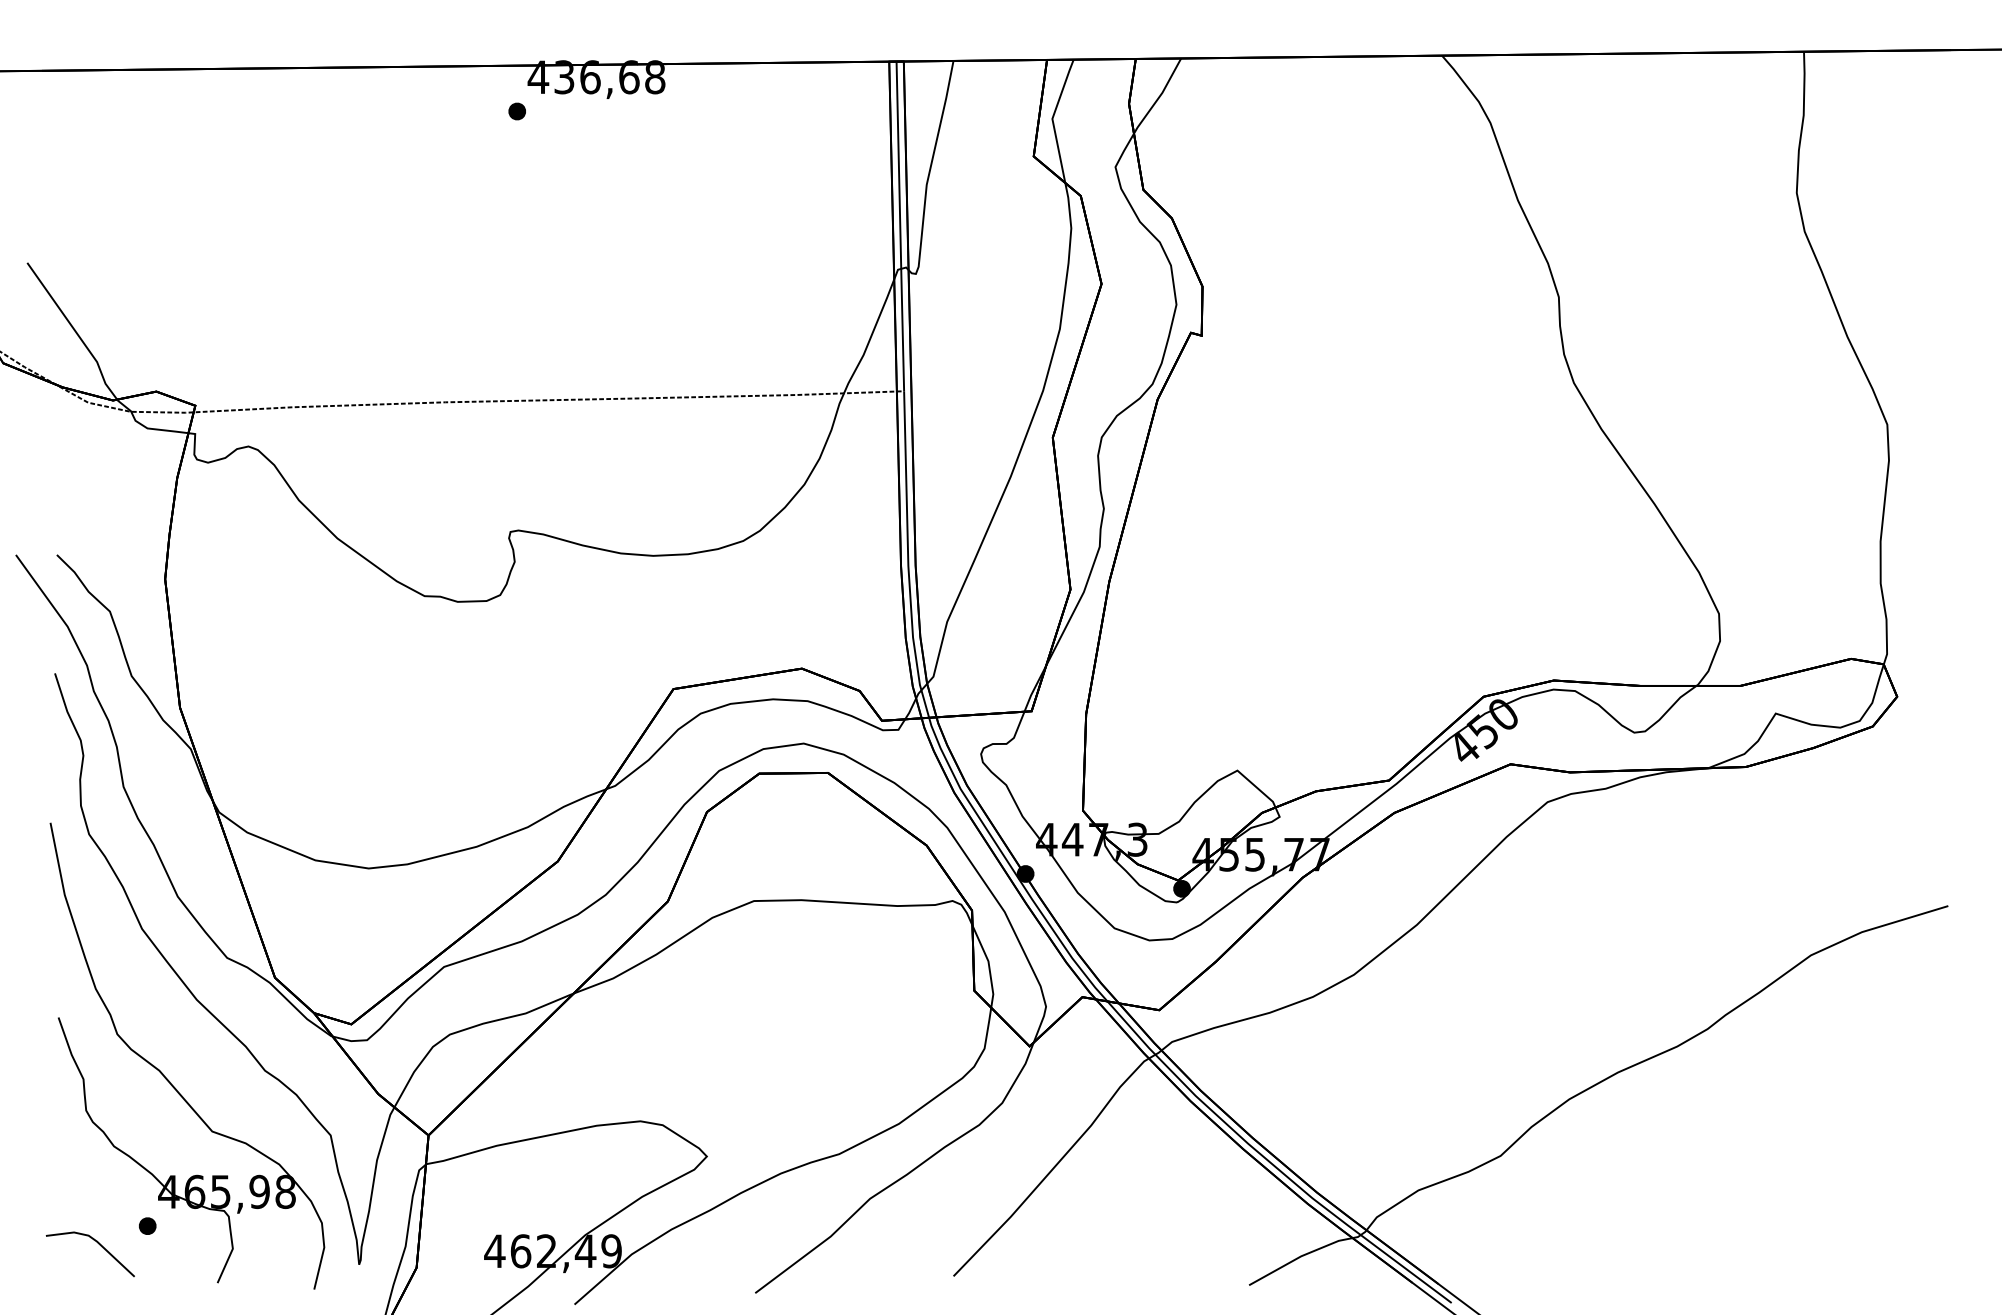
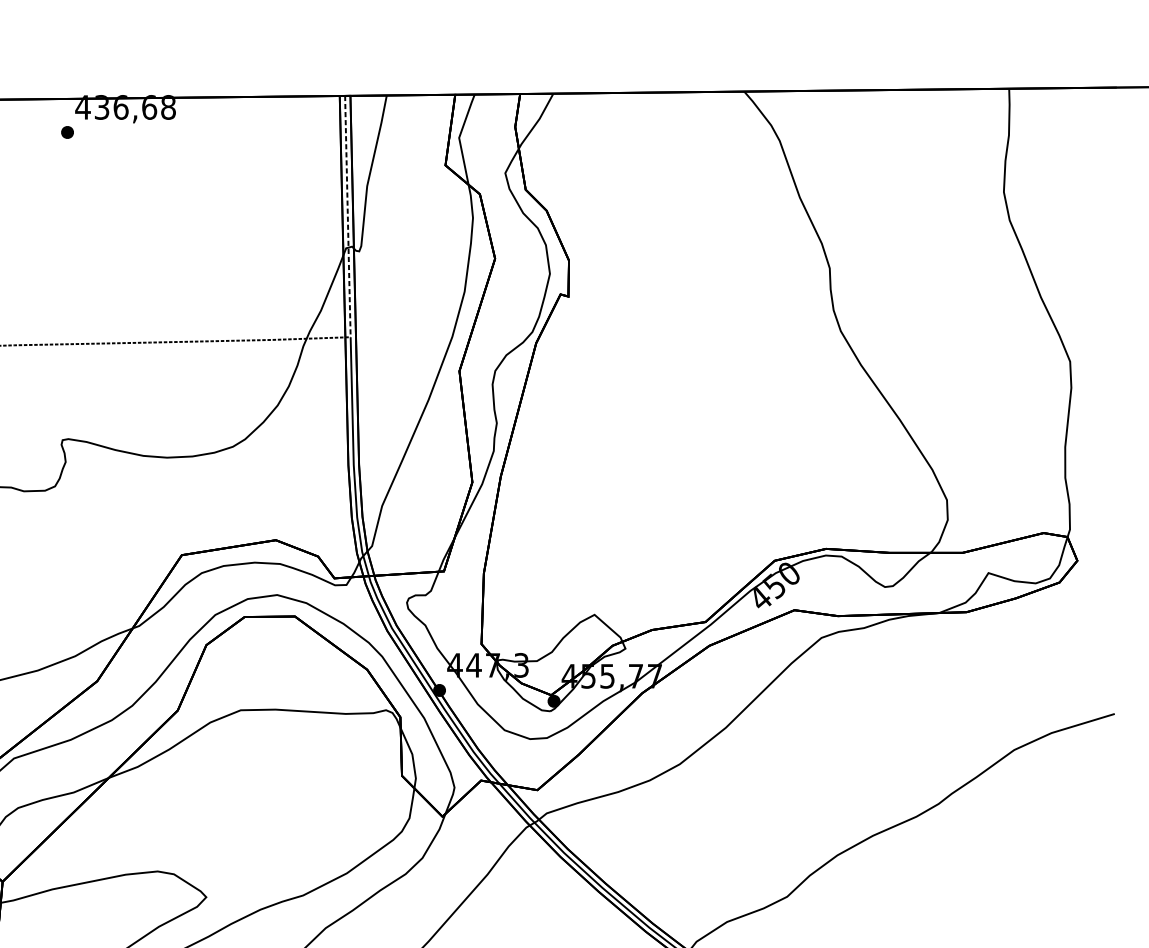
line: (900, 227) -> (348, 217), solid -> dashed

